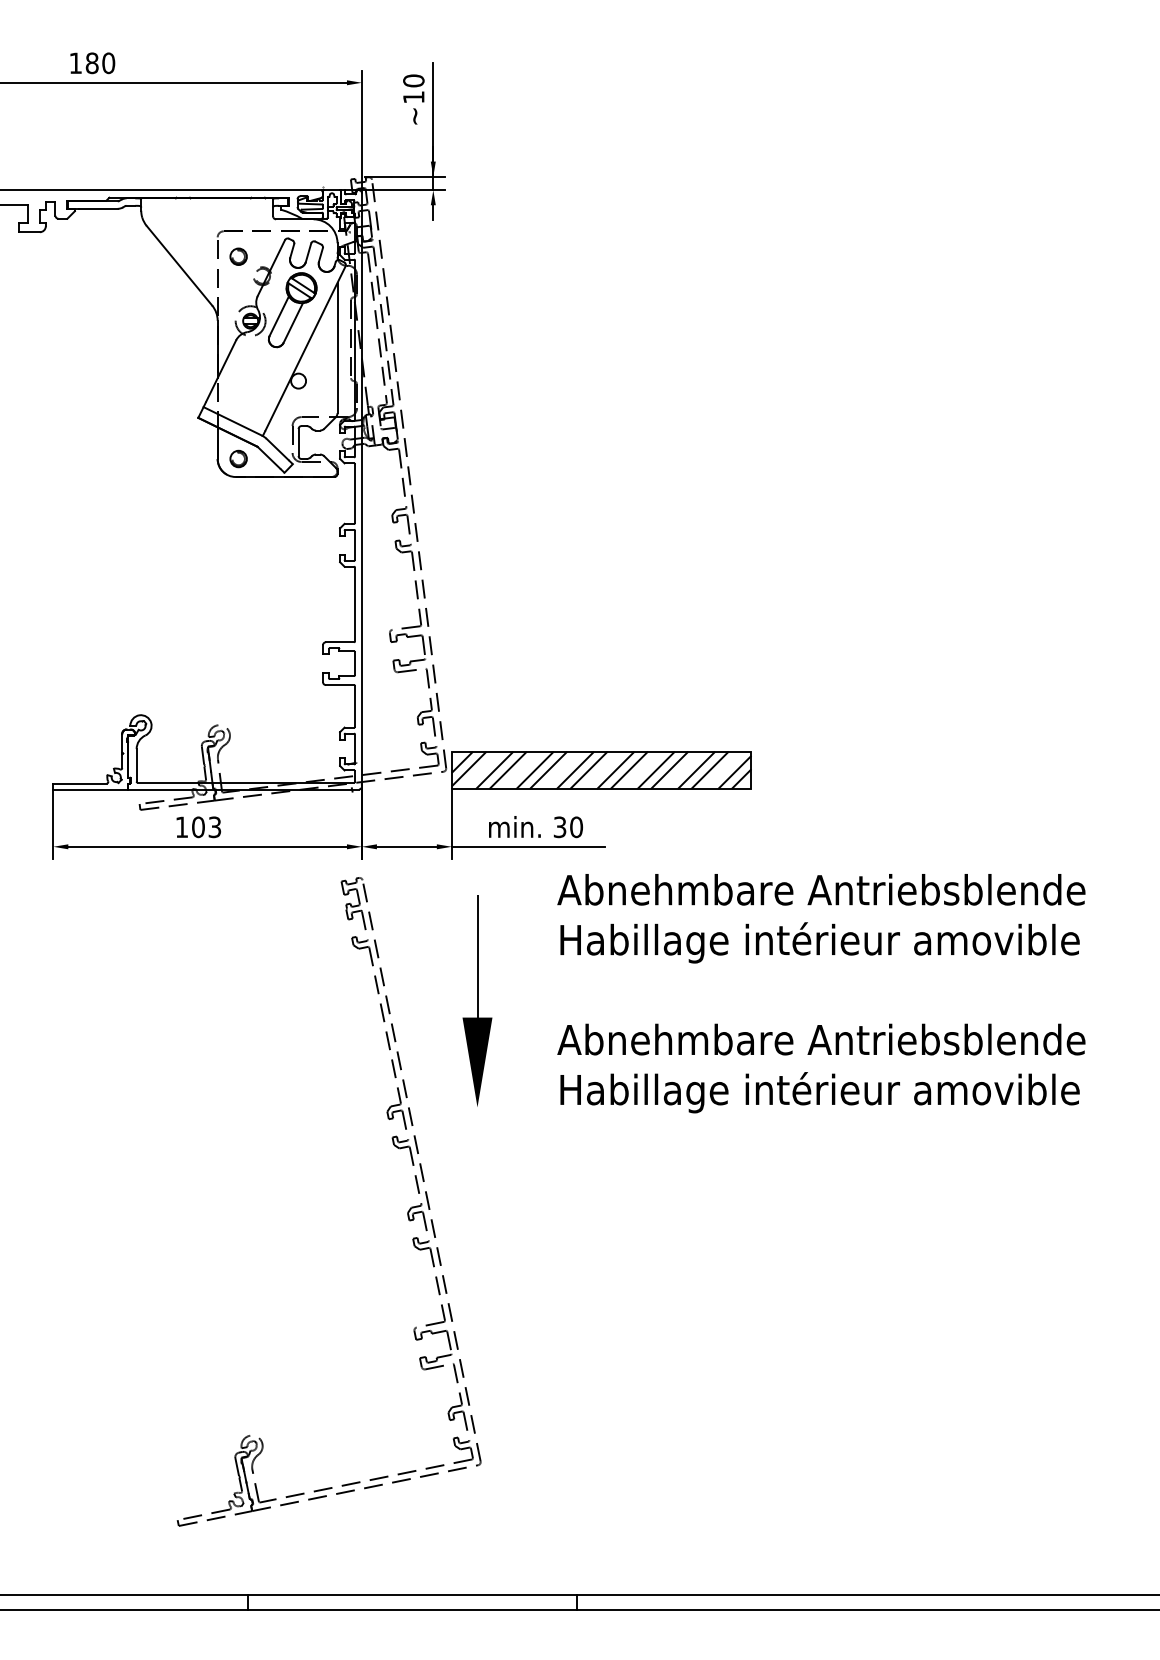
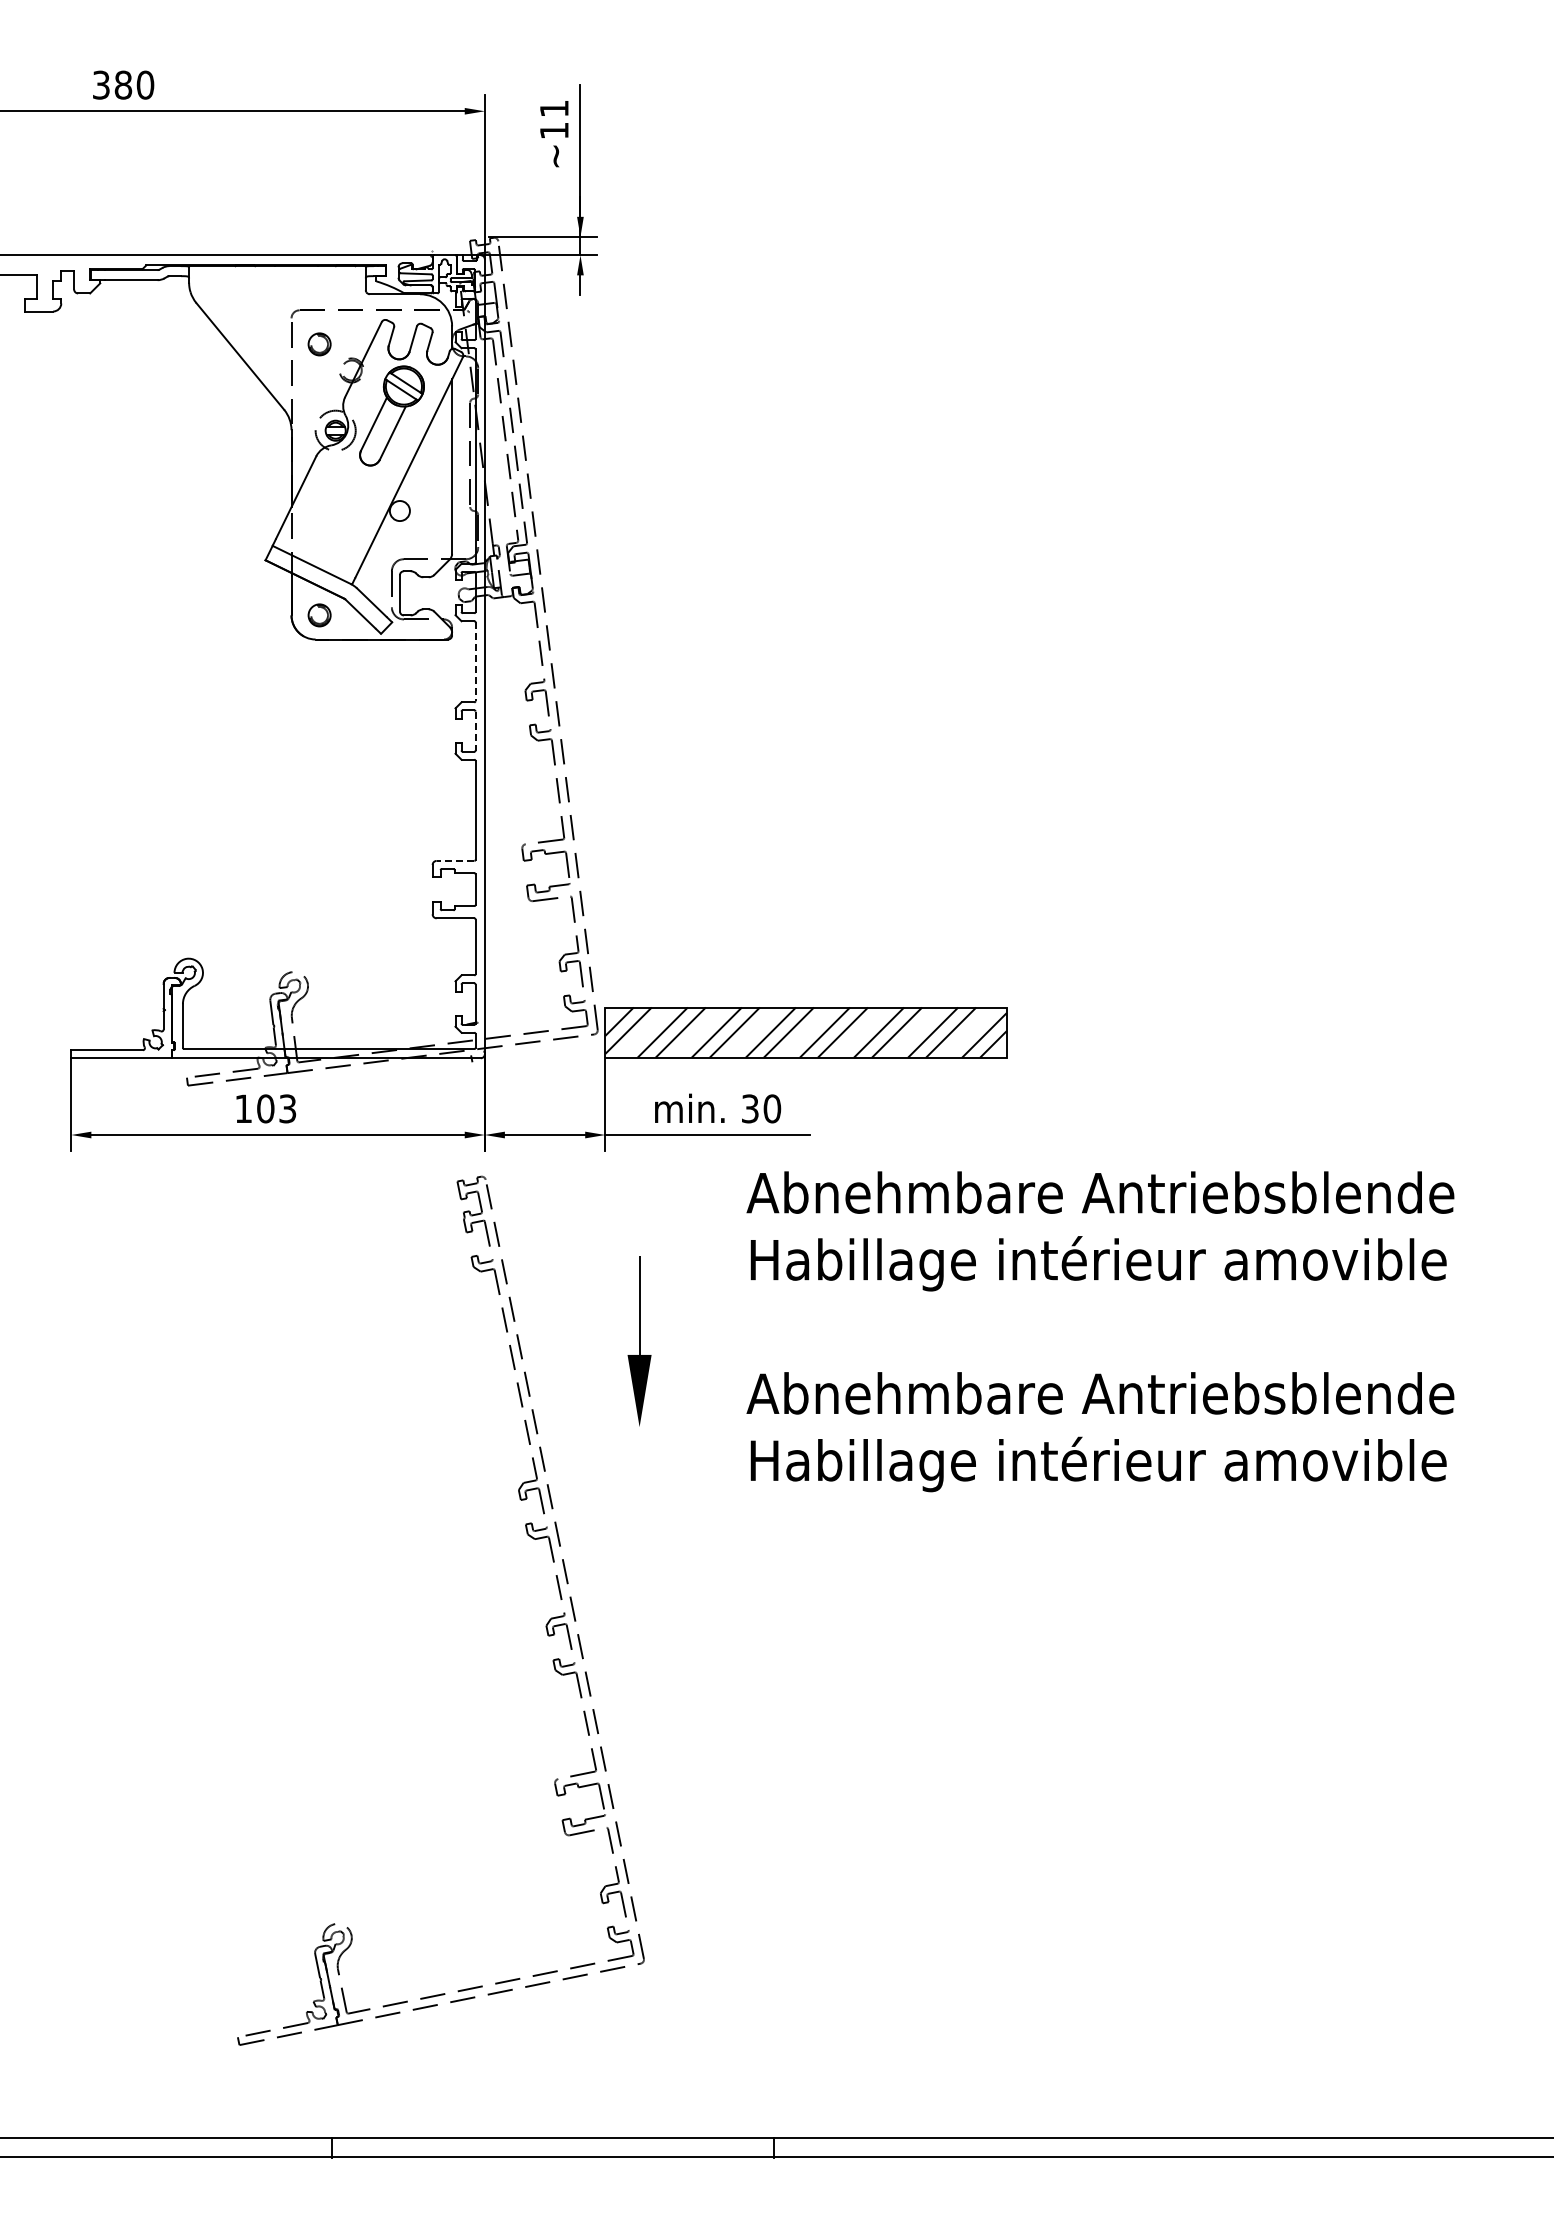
text: (75, 62) -> (101, 84), 180 -> 380
text: (413, 80) -> (553, 108), ~10 -> ~11
line: (354, 494) -> (475, 662), solid -> dashed
line: (354, 545) -> (475, 731), solid -> dashed
line: (340, 641) -> (455, 860), solid -> dashed
part: (477, 1000) -> (639, 1341), size x0.6

